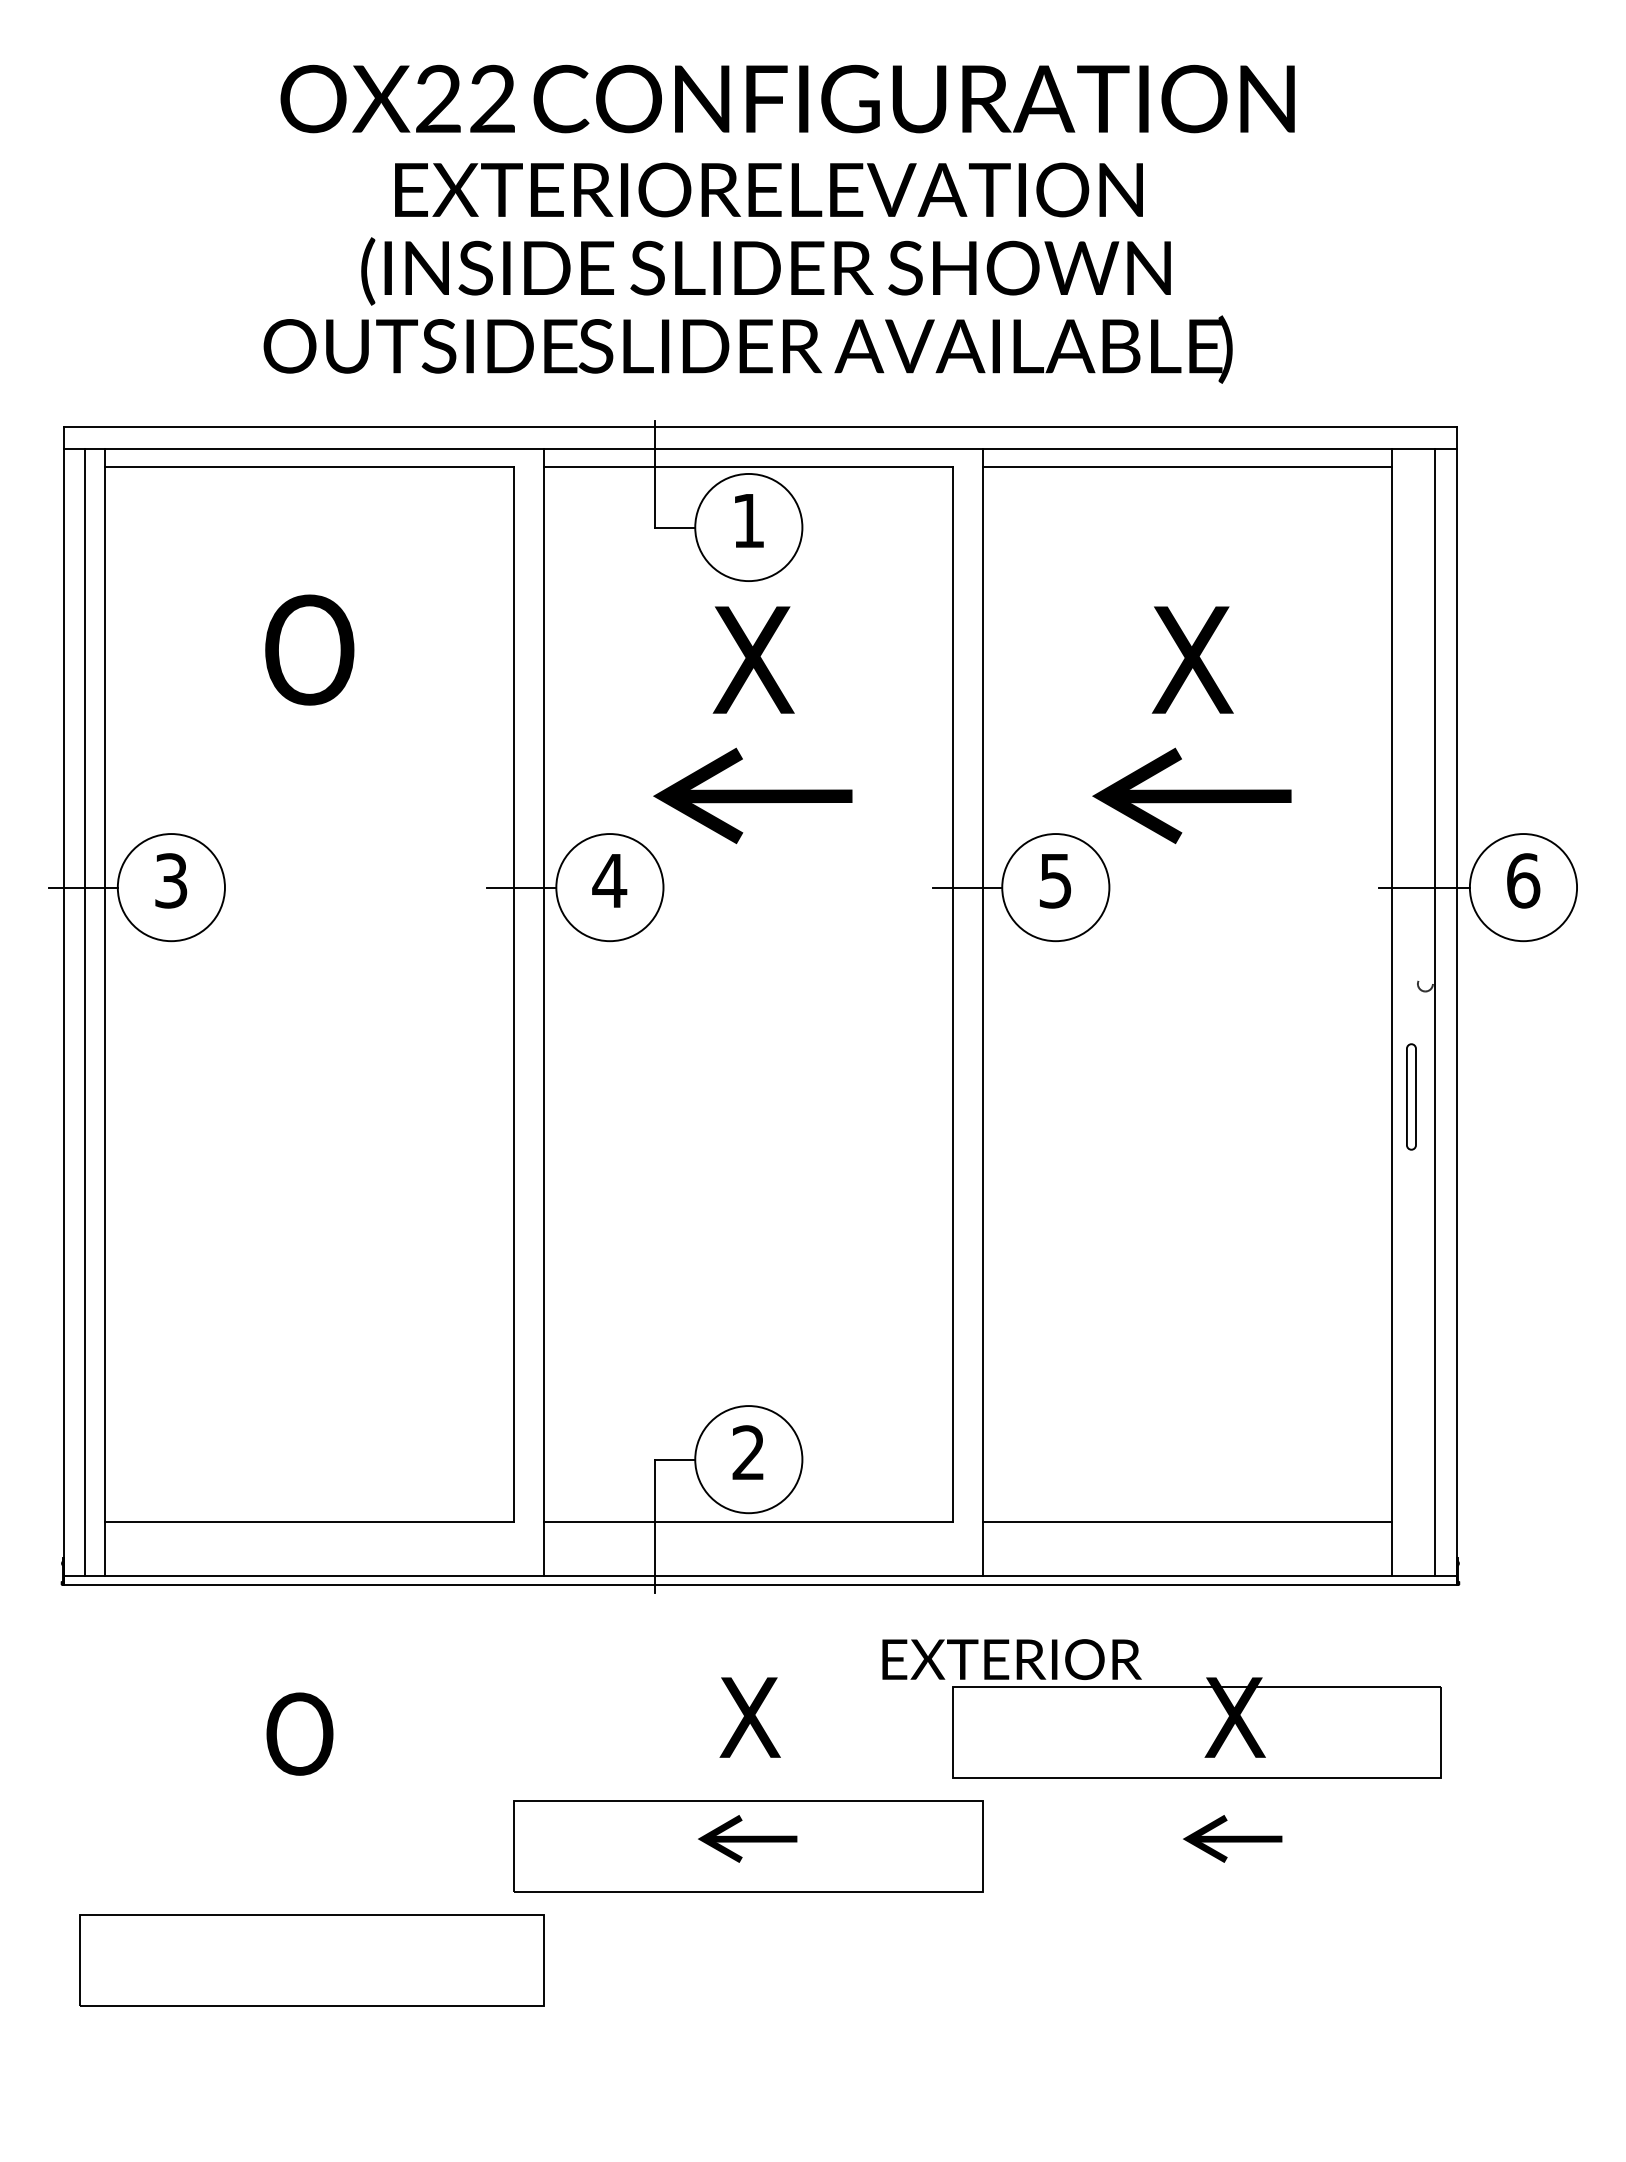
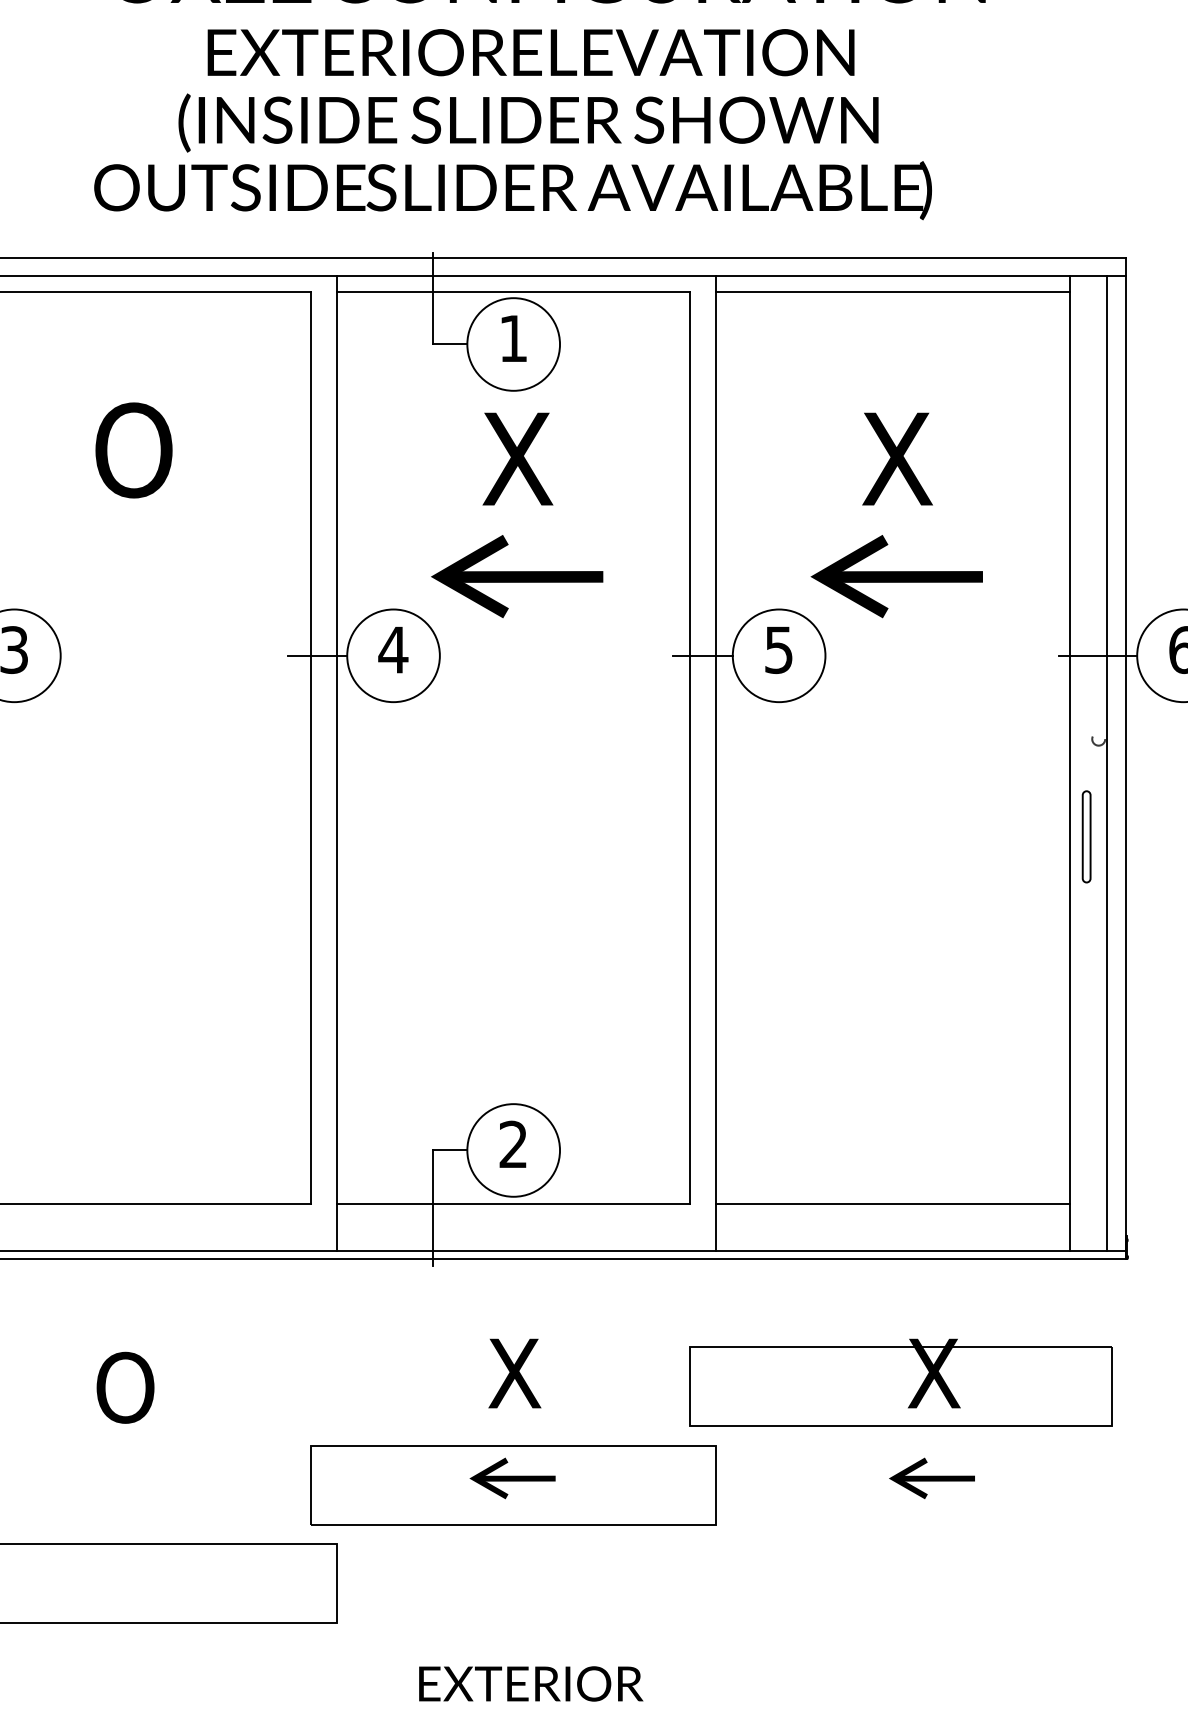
text: (1011, 1659) -> (530, 1683), moved

